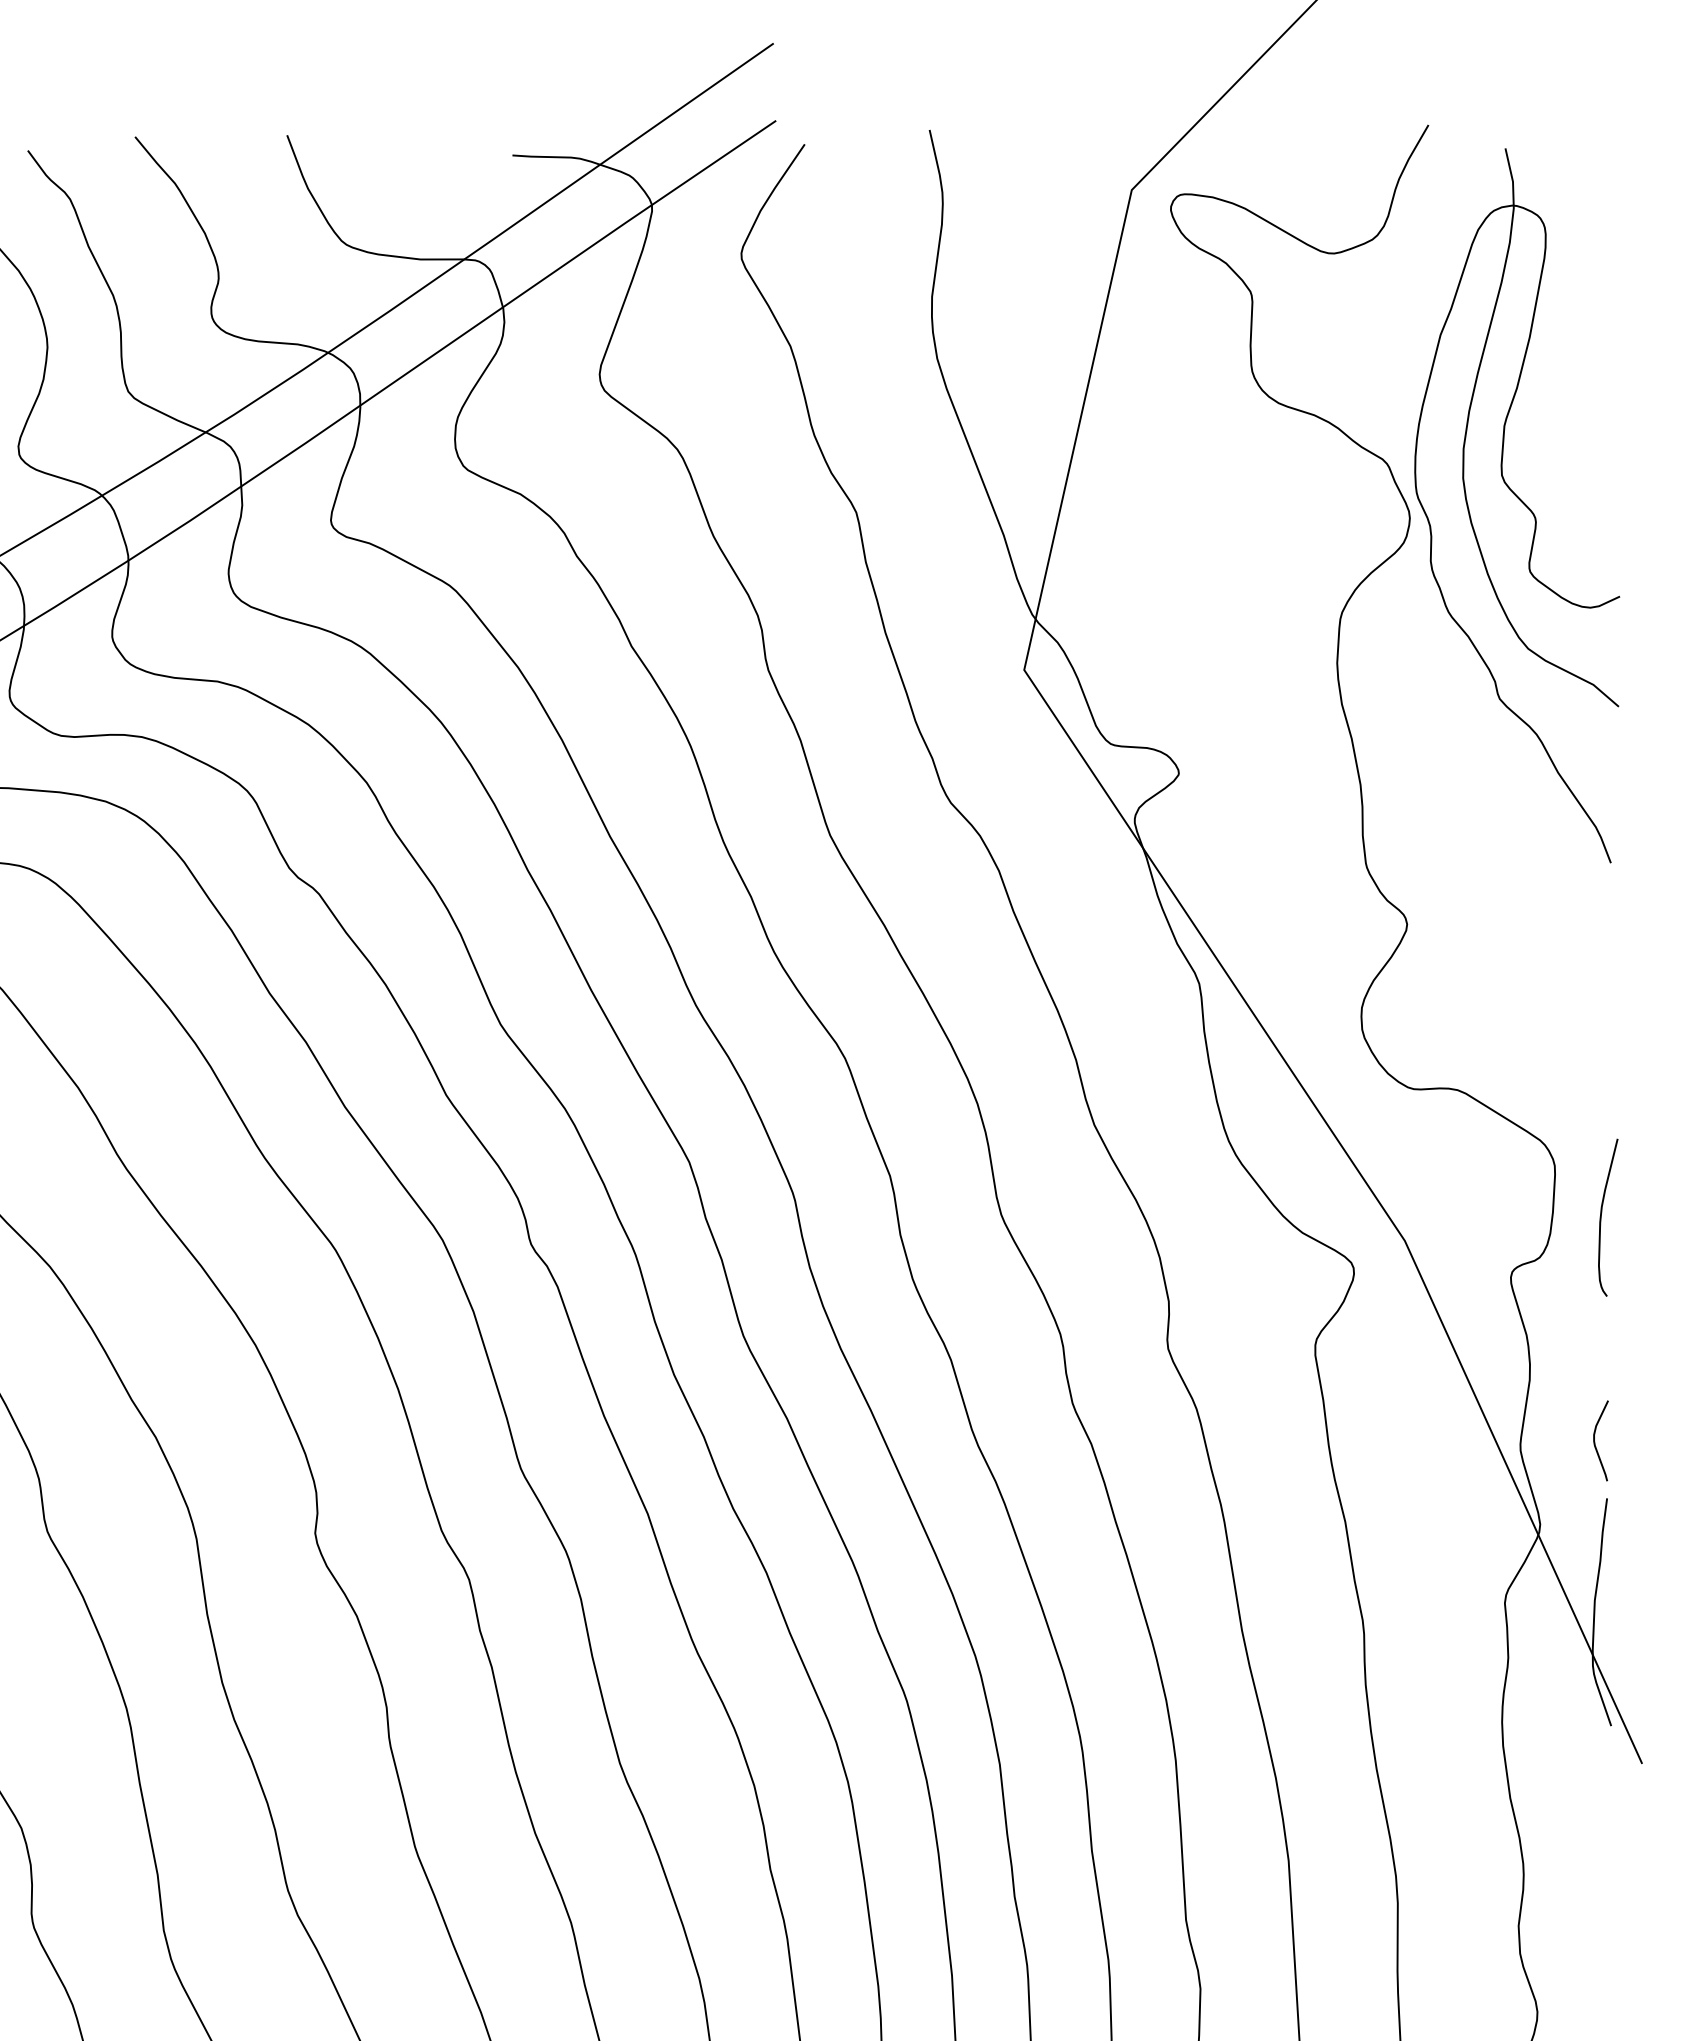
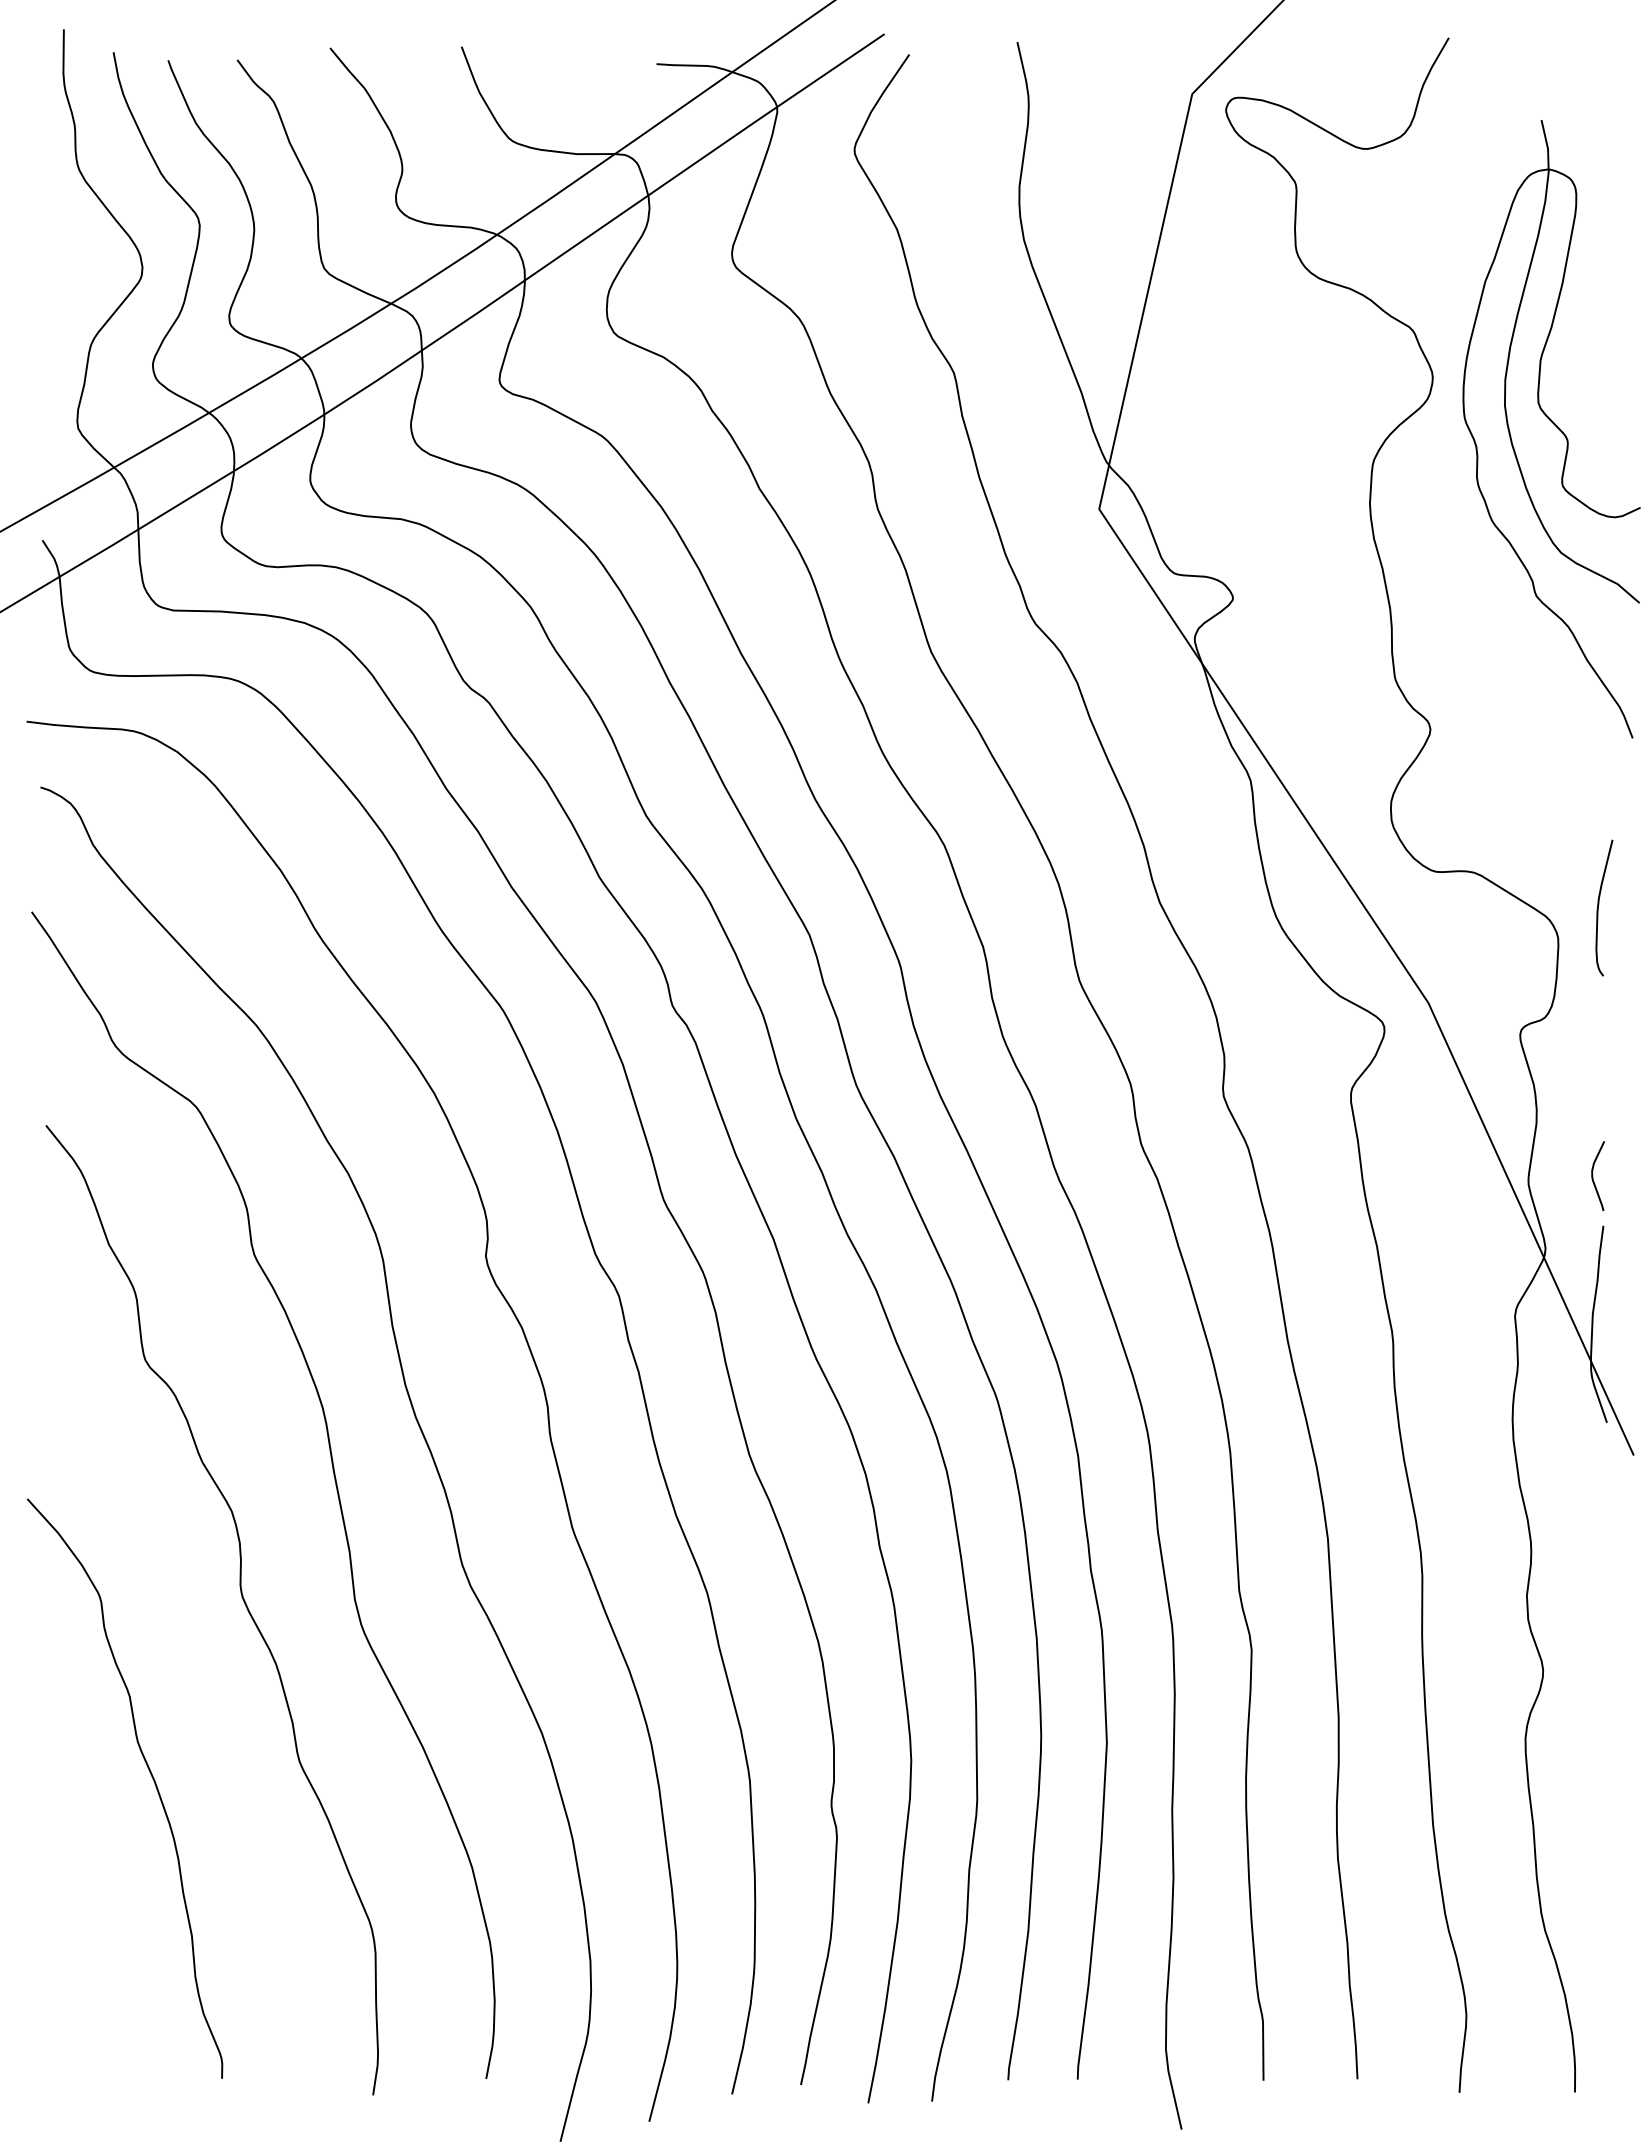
part: (1517, 506) -> (1551, 429), moved
curve: (1602, 1214) -> (1599, 905), moved

